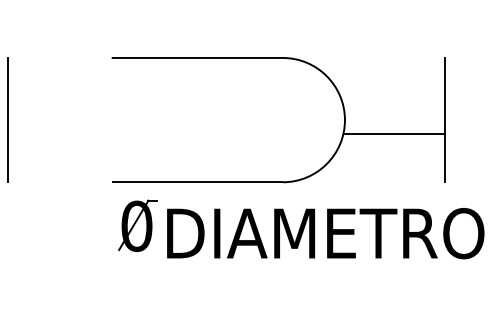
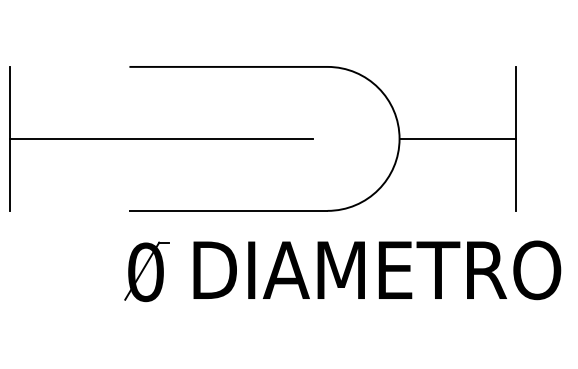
line: (139, 120) -> (161, 139), added
line: (394, 134) -> (456, 139), moved
part: (137, 225) -> (146, 271), moved

